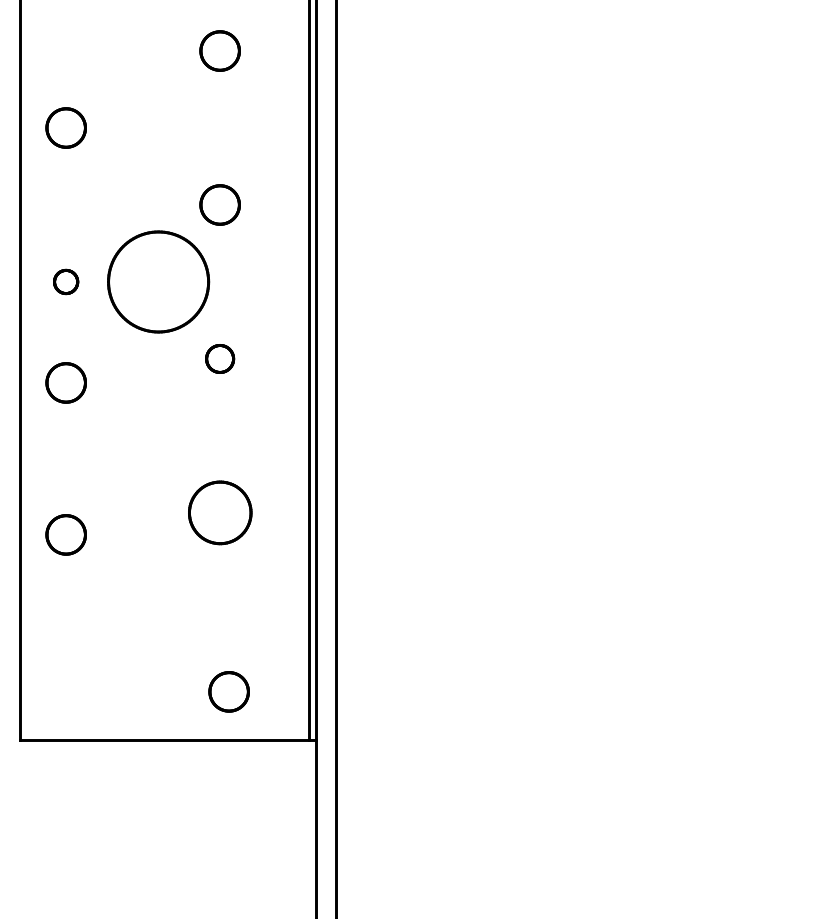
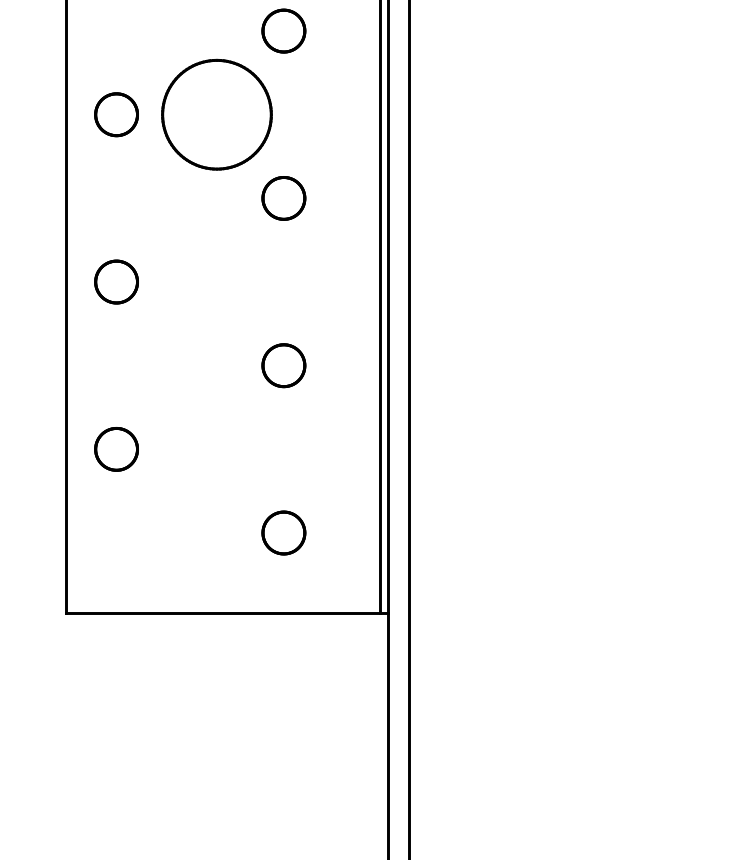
part: (65, 281) -> (115, 114), size x1.67
part: (219, 358) -> (283, 197), size x1.43
part: (65, 382) -> (115, 281), moved
part: (219, 512) -> (283, 365), size x0.62
part: (65, 534) -> (115, 448), moved
part: (228, 691) -> (283, 532), moved

